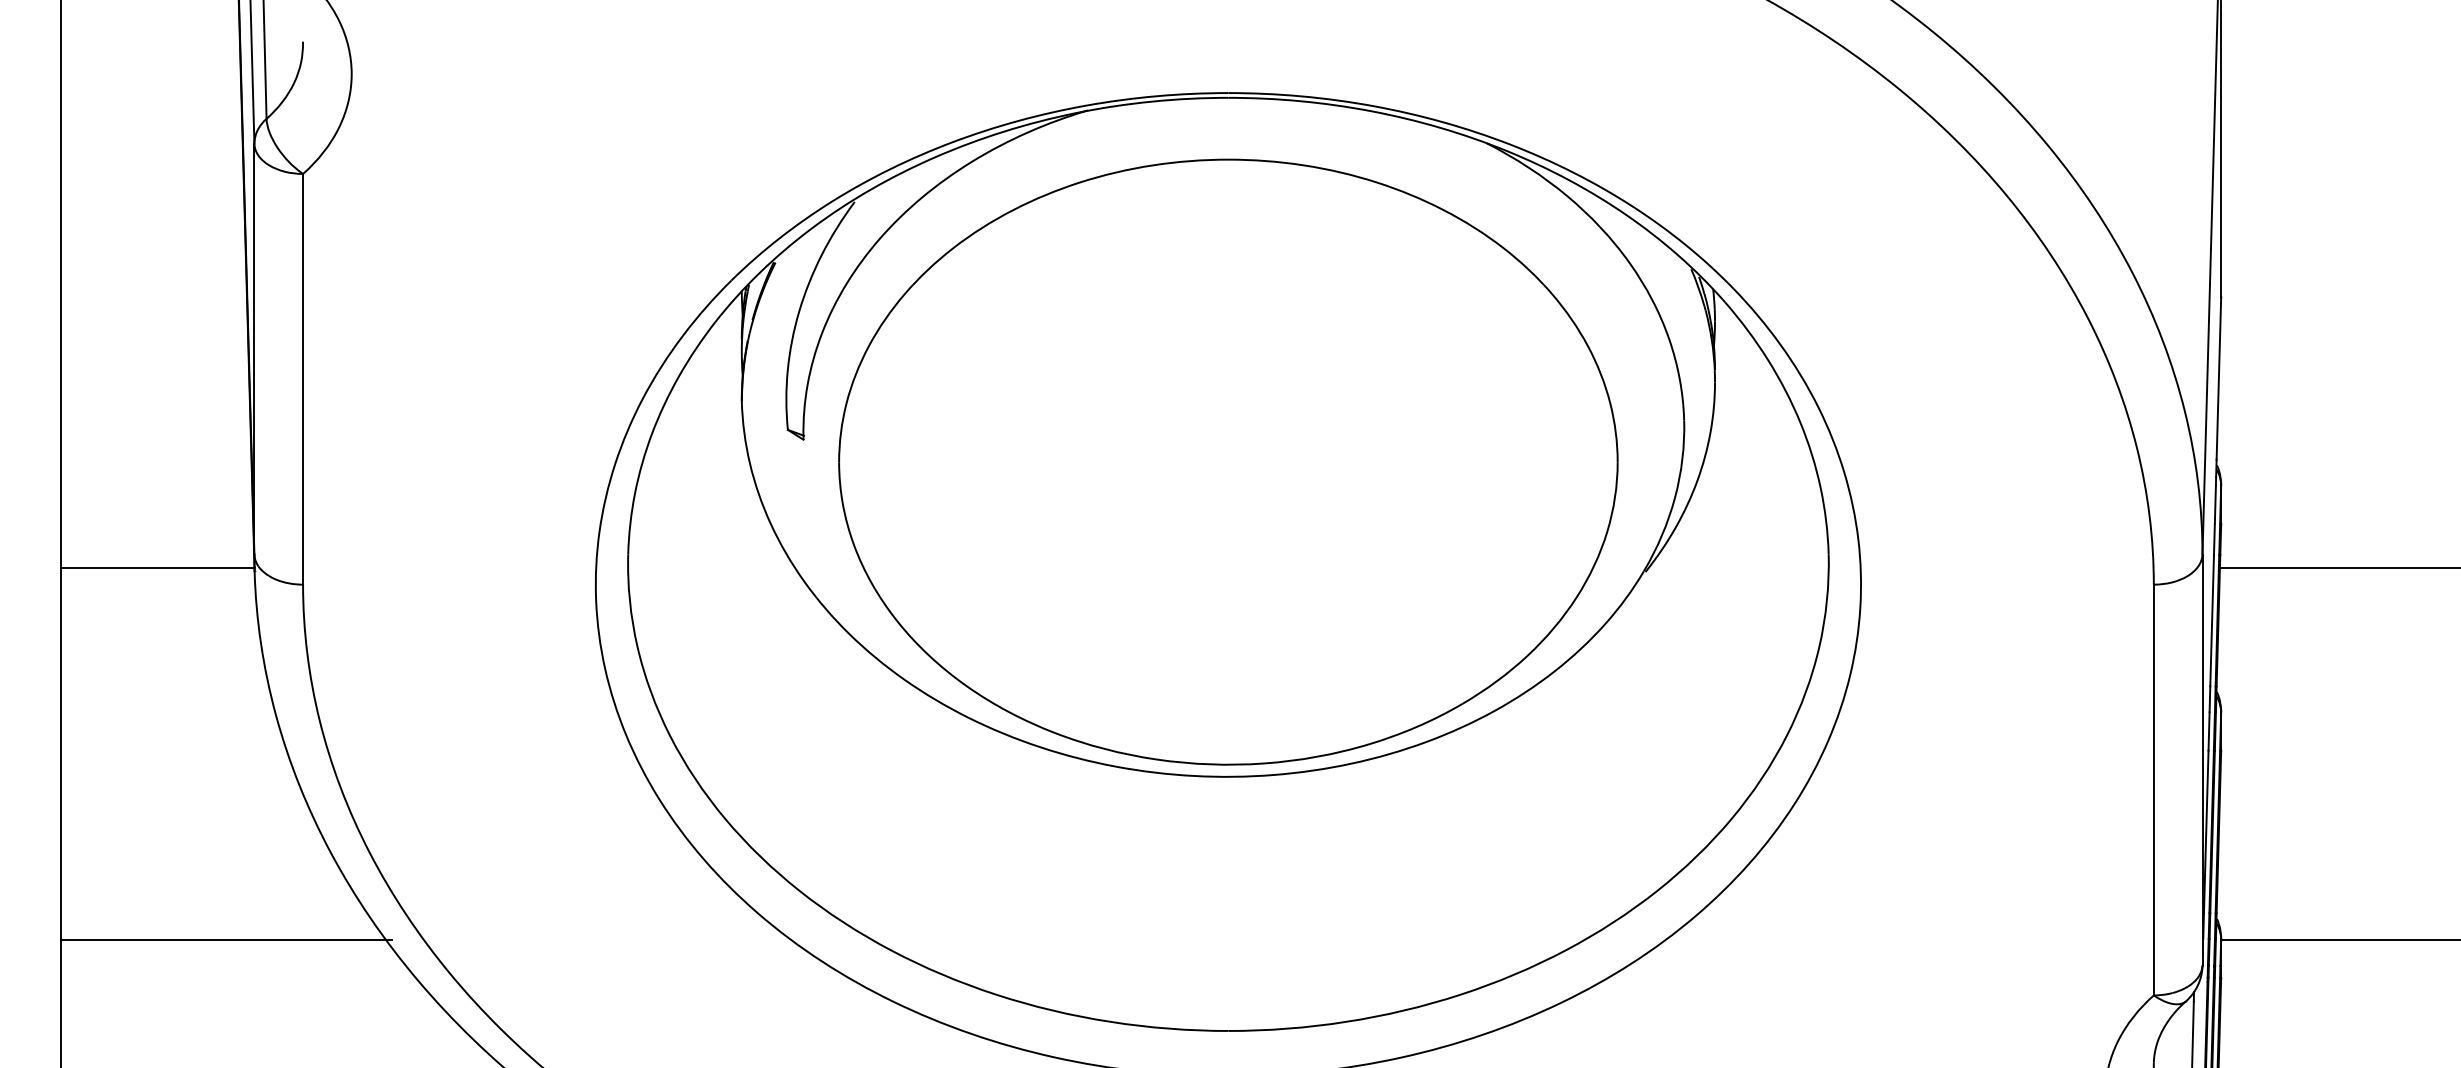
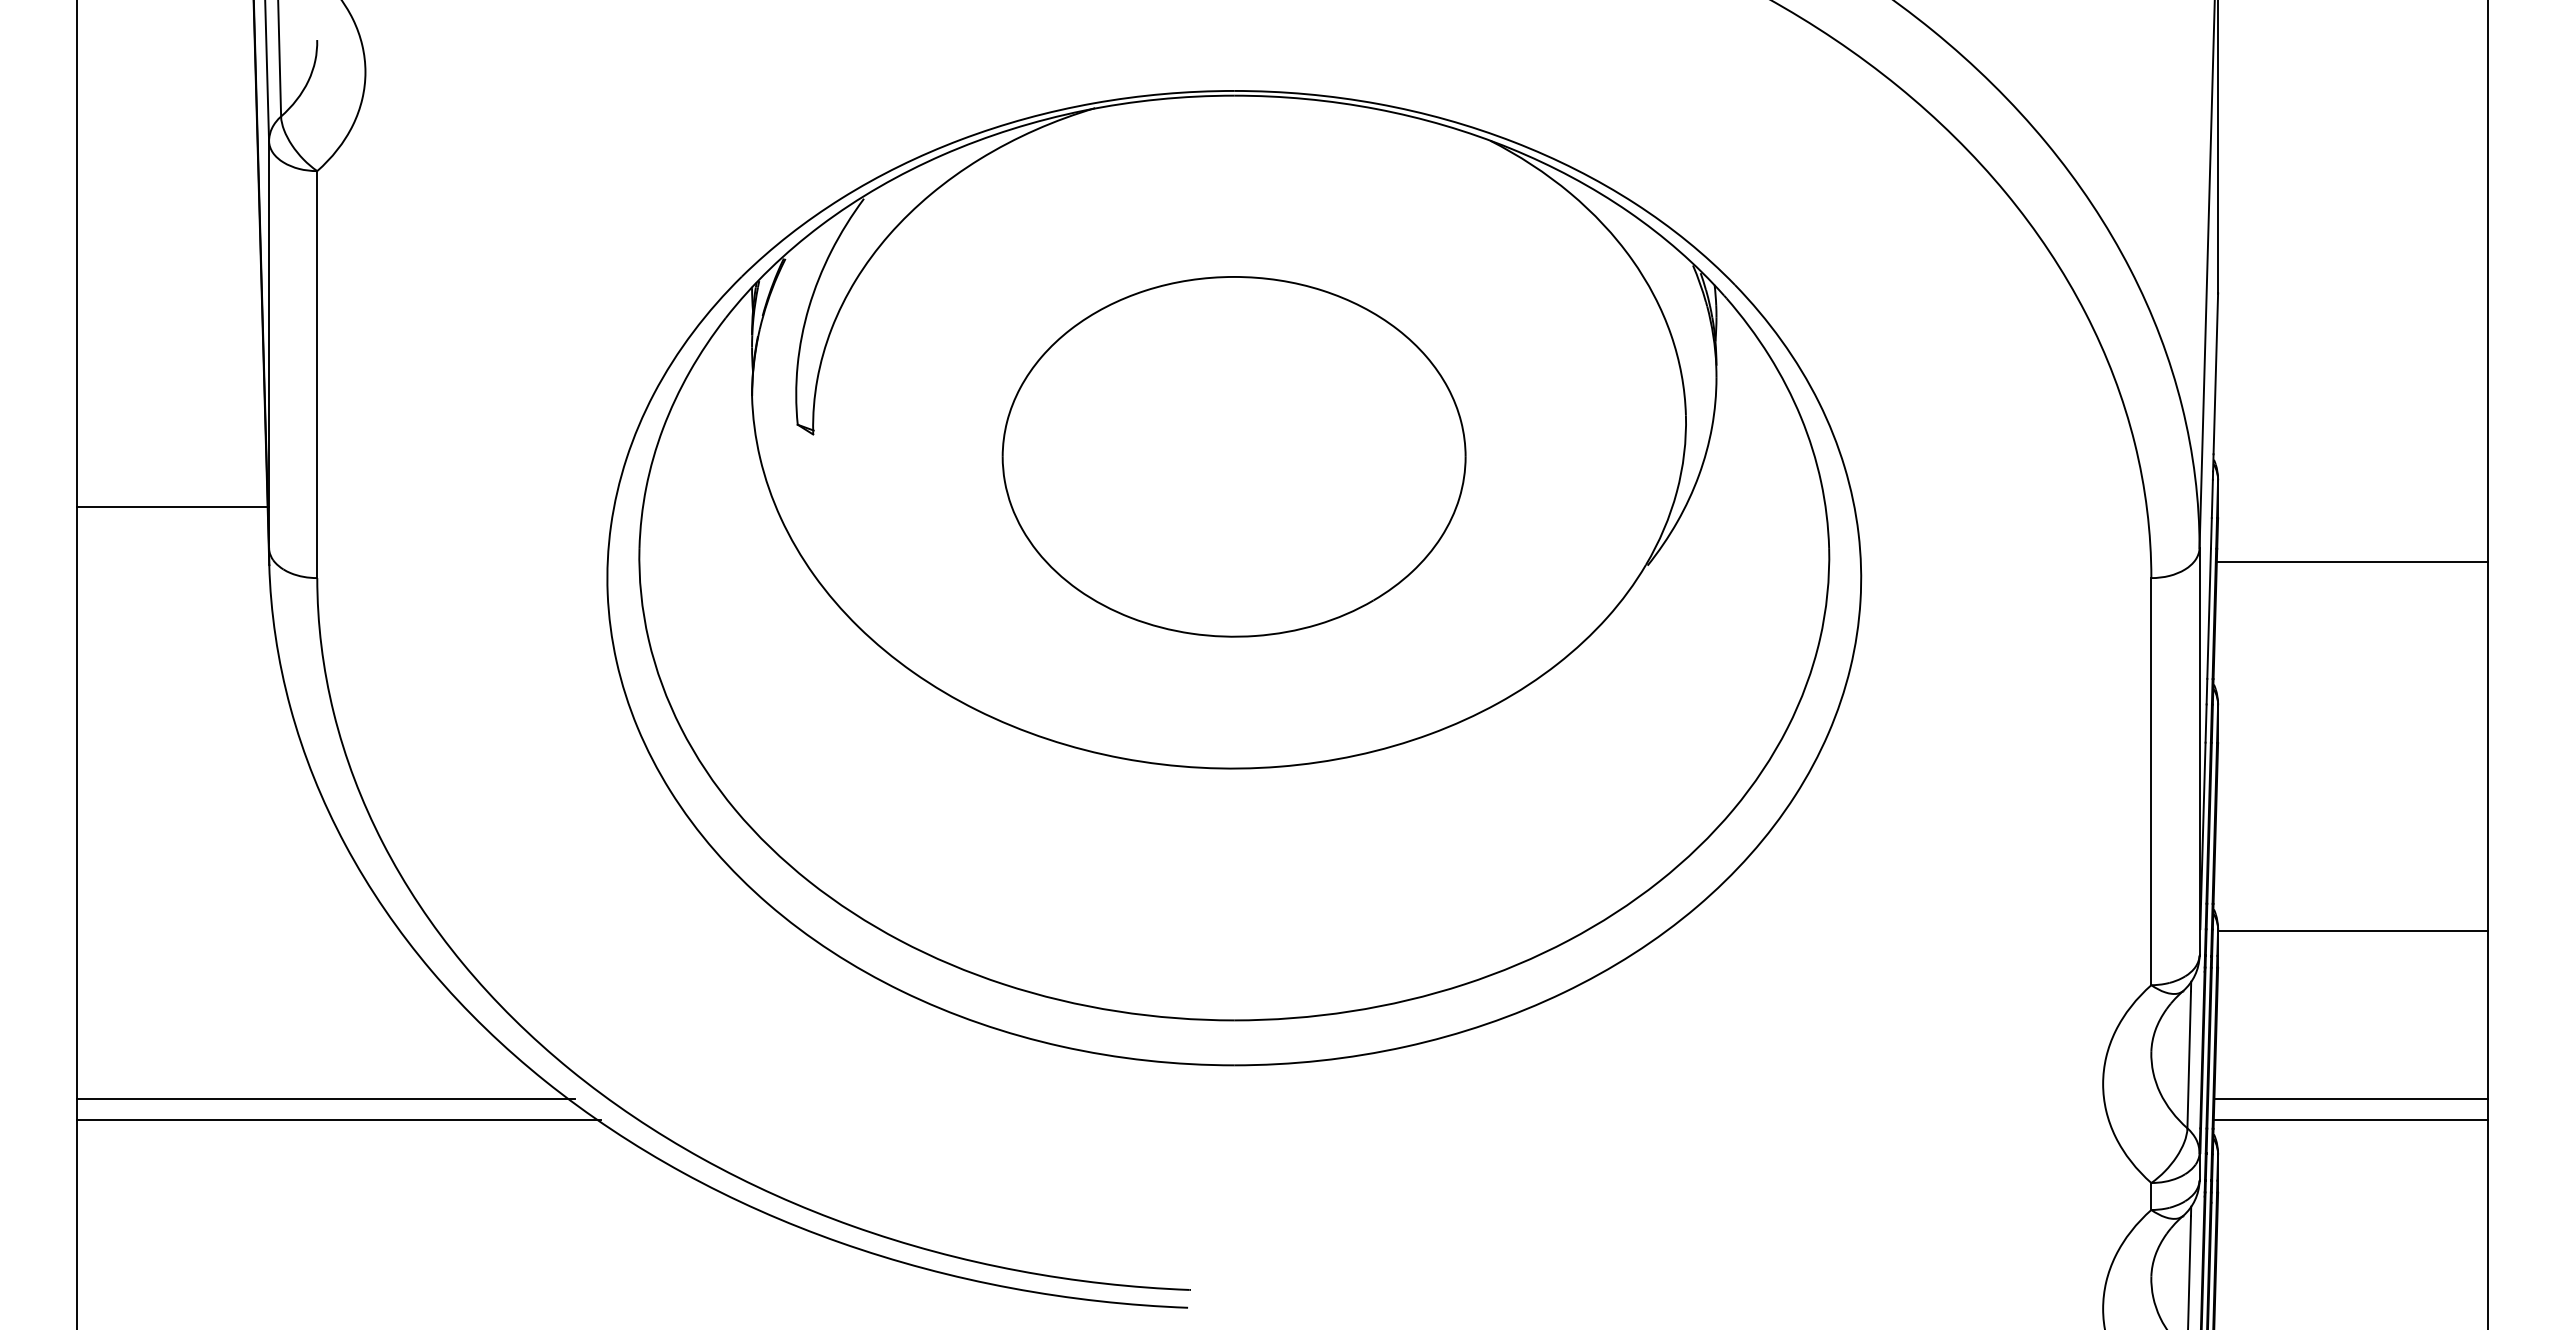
part: (1227, 461) -> (1233, 456), size x0.6
line: (156, 567) -> (172, 506), moved
line: (225, 940) -> (240, 930), removed

